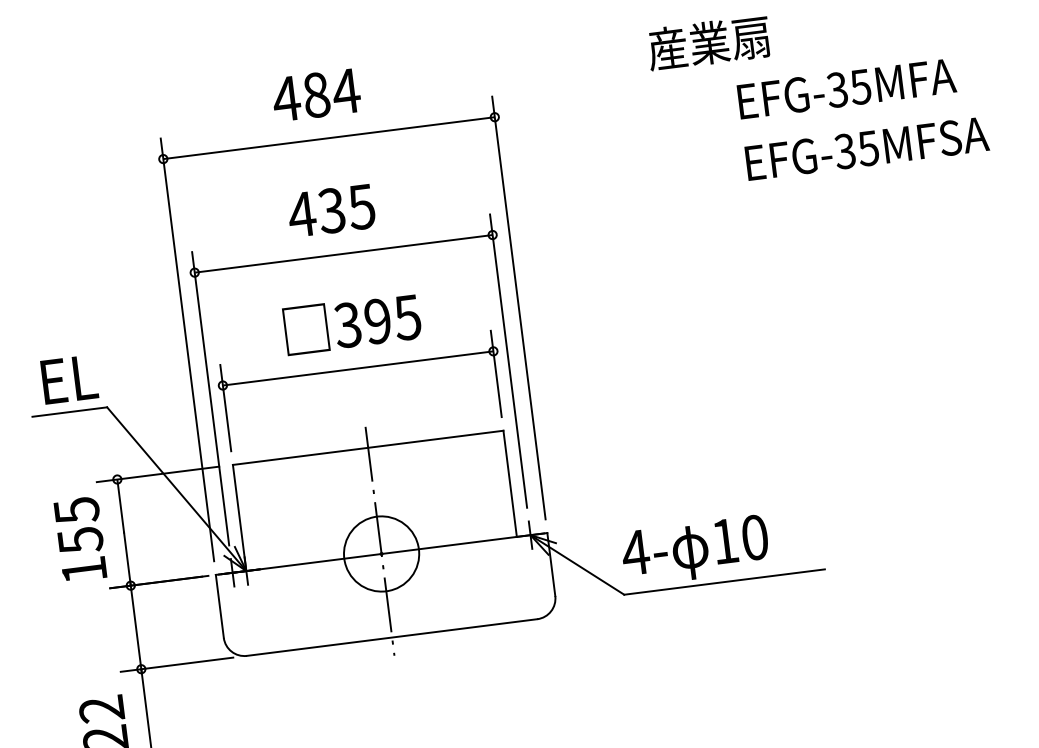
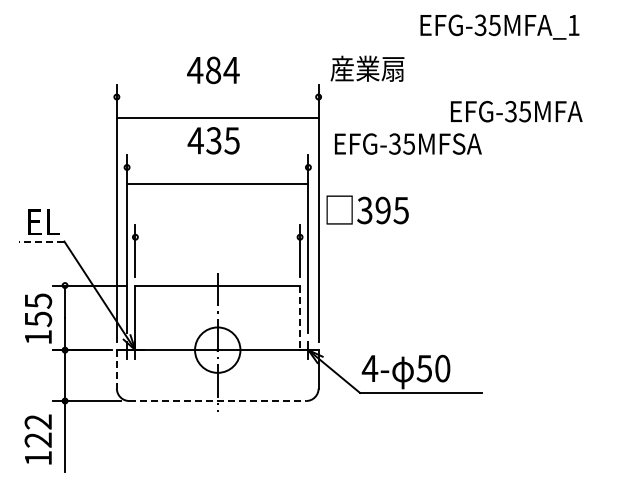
text: (708, 42) -> (367, 68), moved
text: (846, 88) -> (516, 111), moved
line: (328, 138) -> (217, 118), moved
text: (867, 147) -> (408, 143), moved
line: (343, 253) -> (217, 184), moved
text: (352, 322) -> (367, 209), moved
line: (357, 368) -> (217, 237), removed
line: (69, 412) -> (41, 241), solid -> dashed
line: (510, 484) -> (300, 318), solid -> dashed
text: (723, 541) -> (423, 368), 10 -> 50
line: (219, 606) -> (116, 369), solid -> dashed
line: (393, 638) -> (218, 401), solid -> dashed

